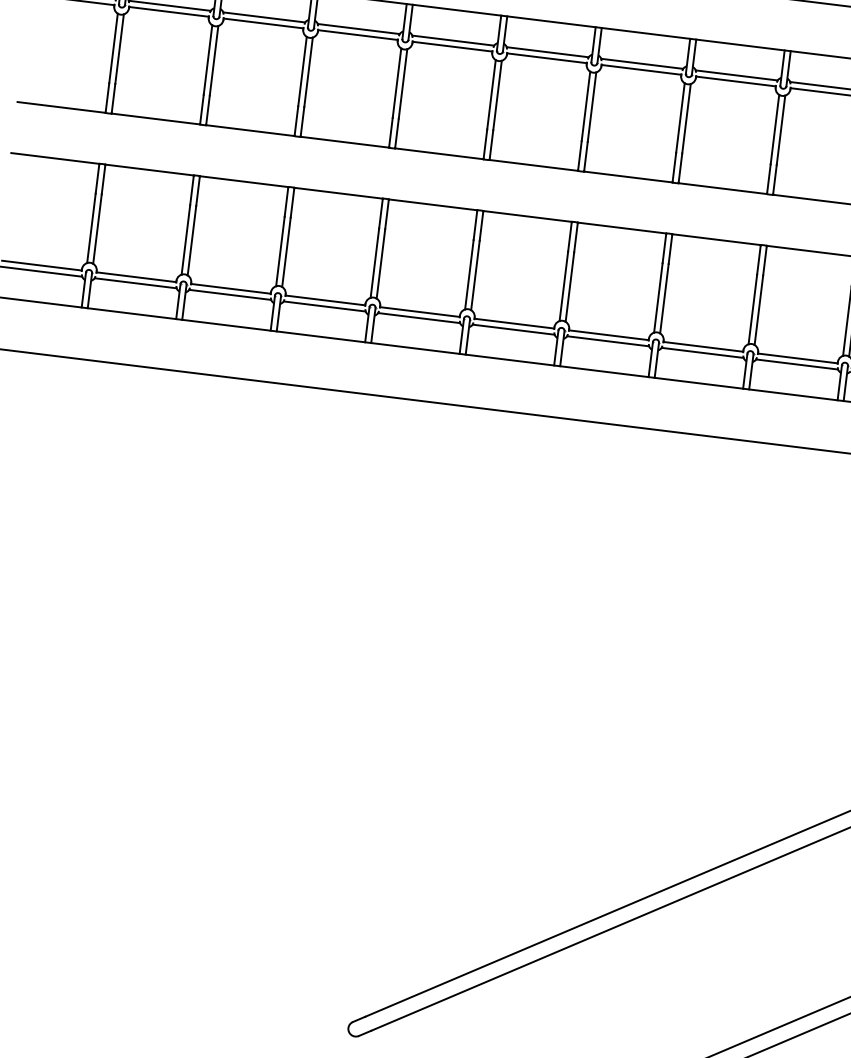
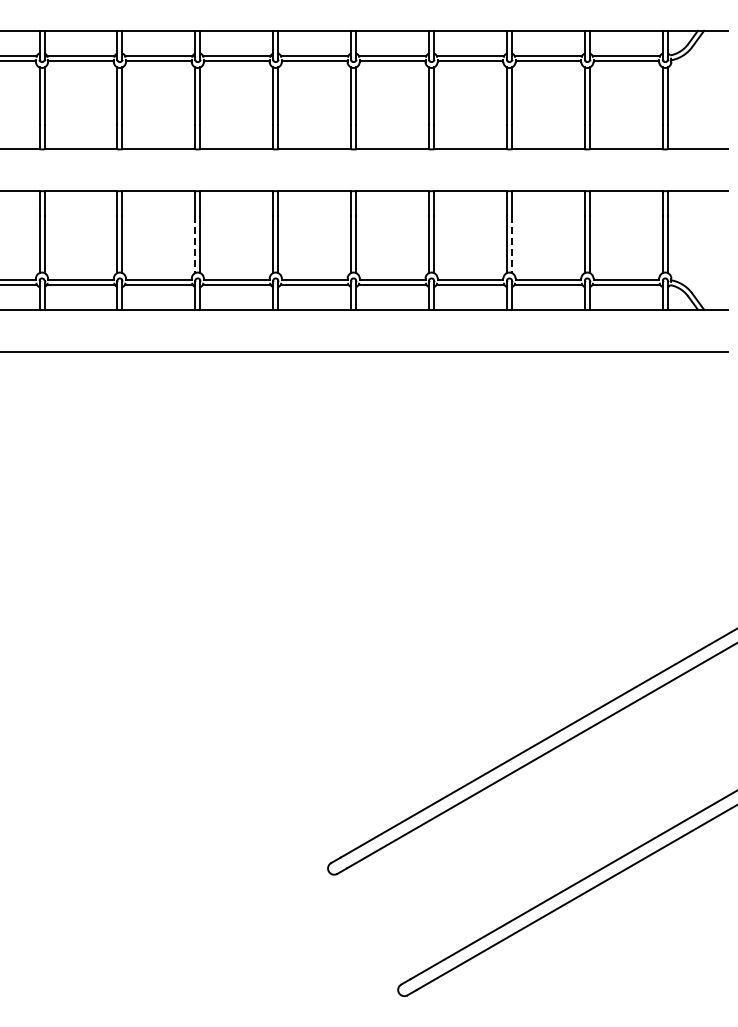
line: (280, 251) -> (195, 244), solid -> dashed
line: (663, 298) -> (511, 244), solid -> dashed

